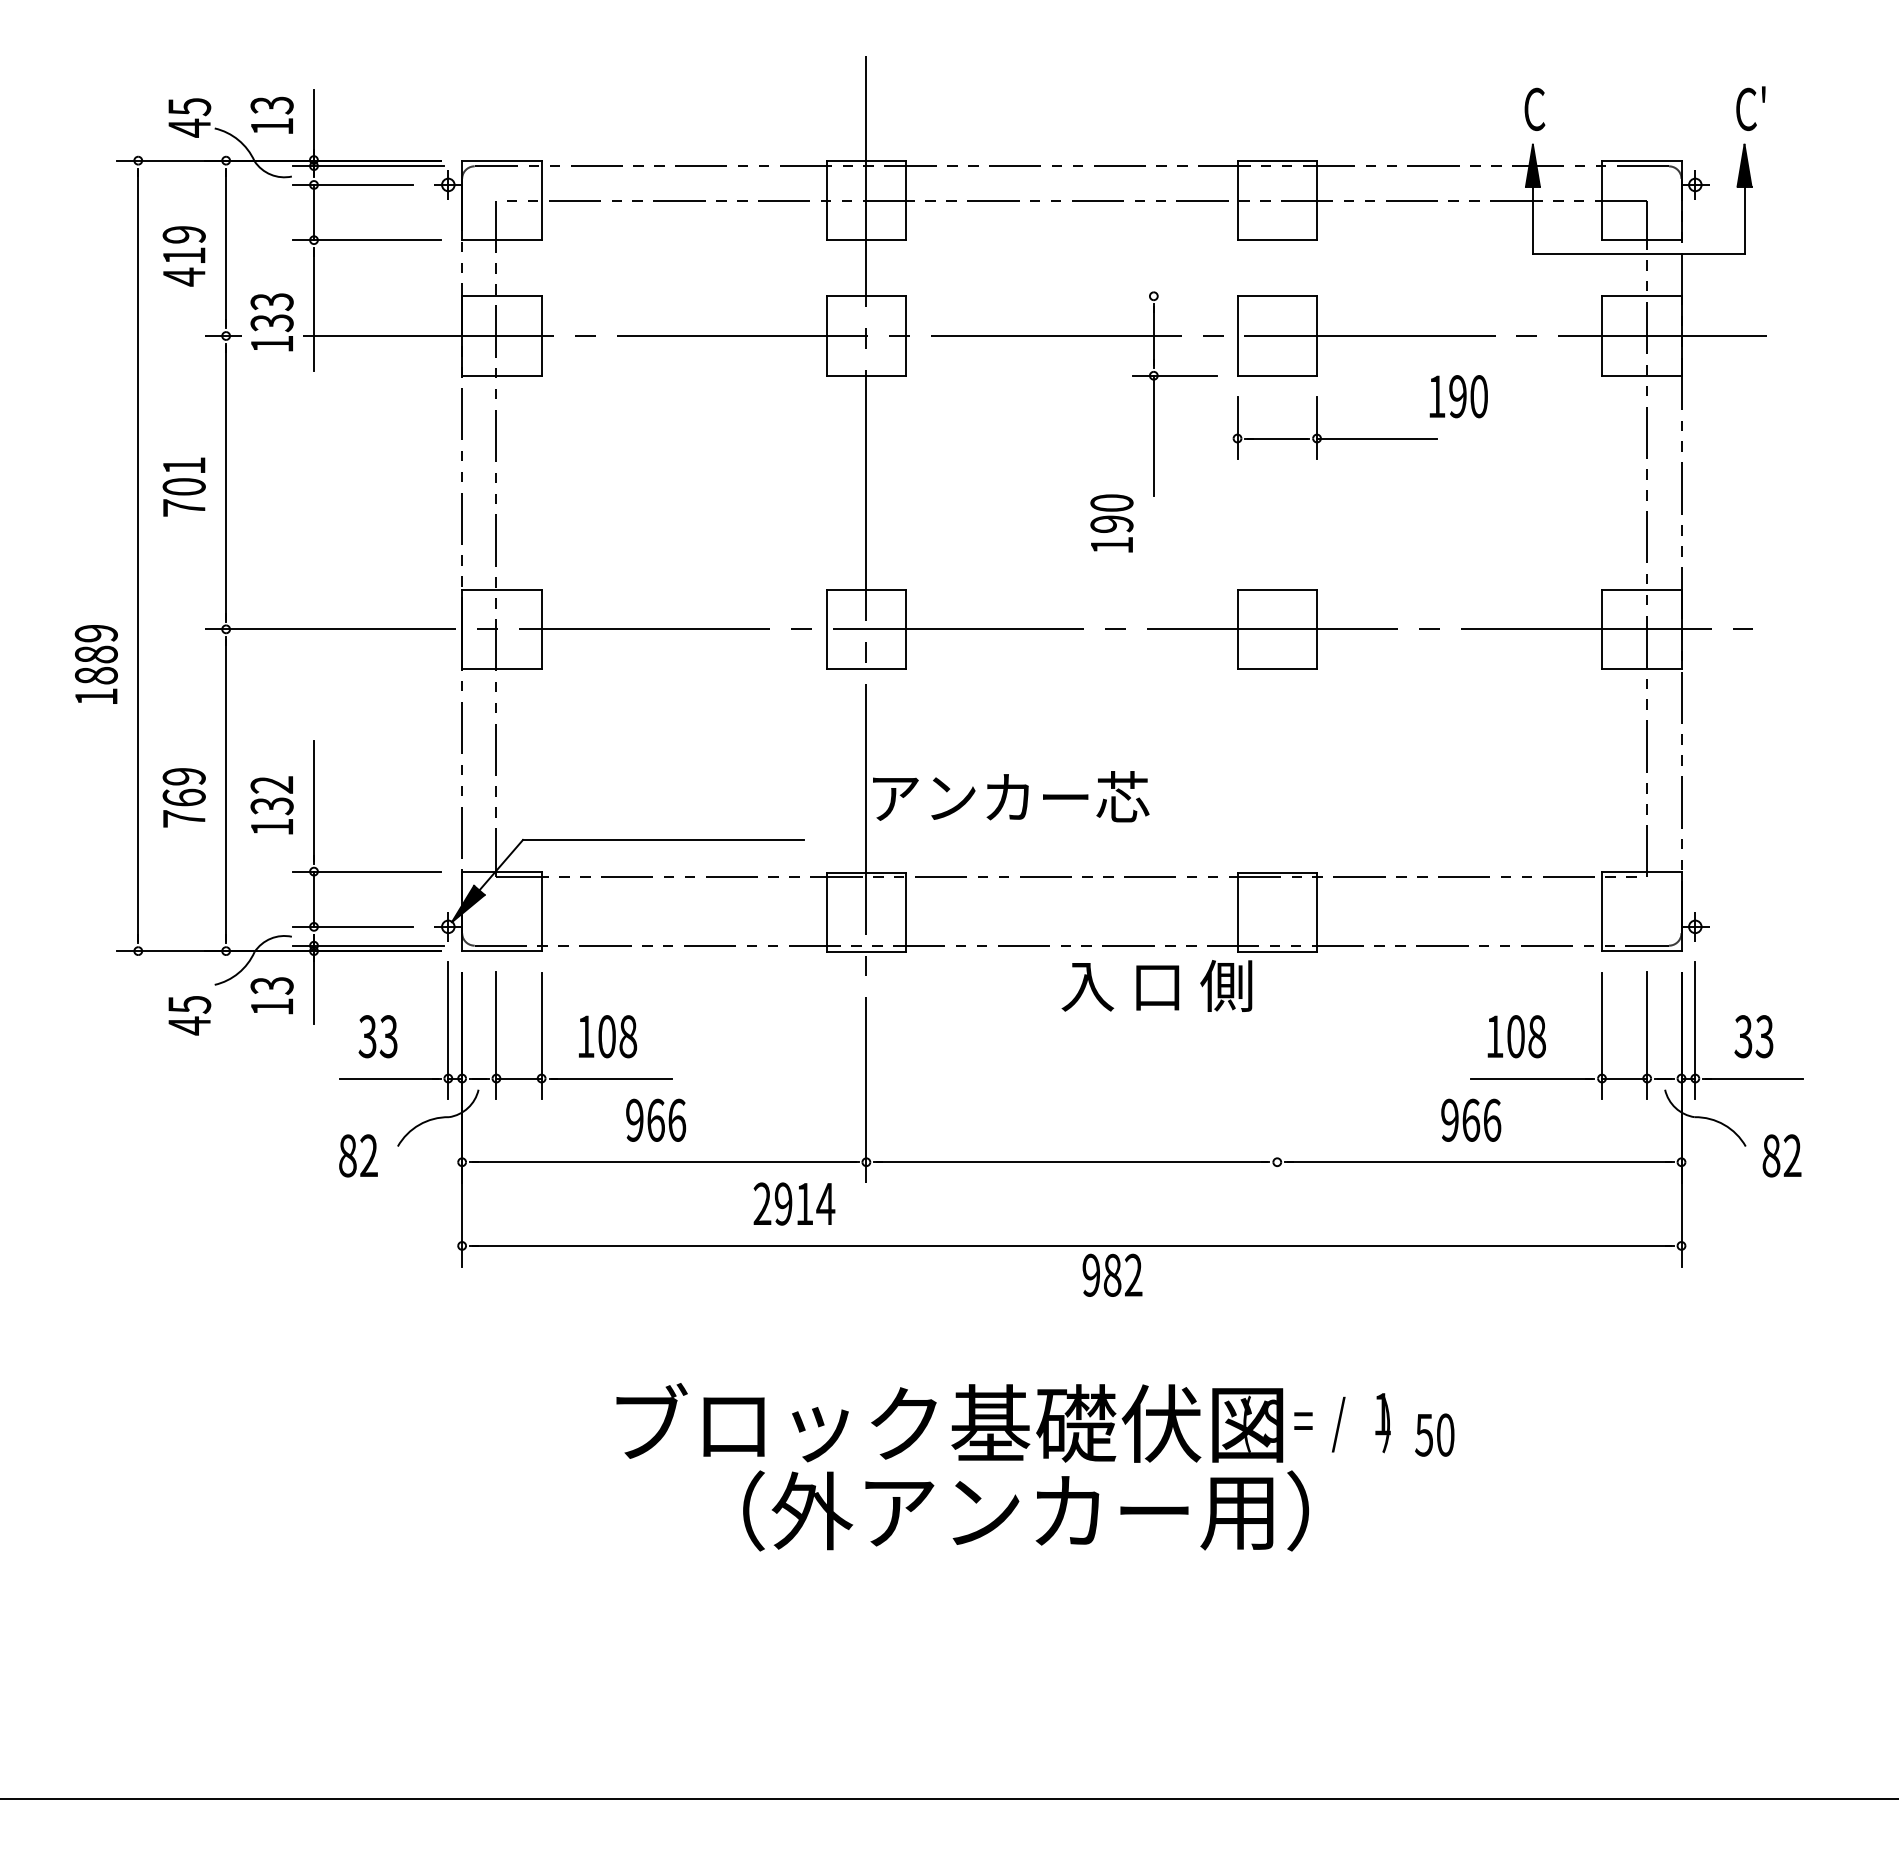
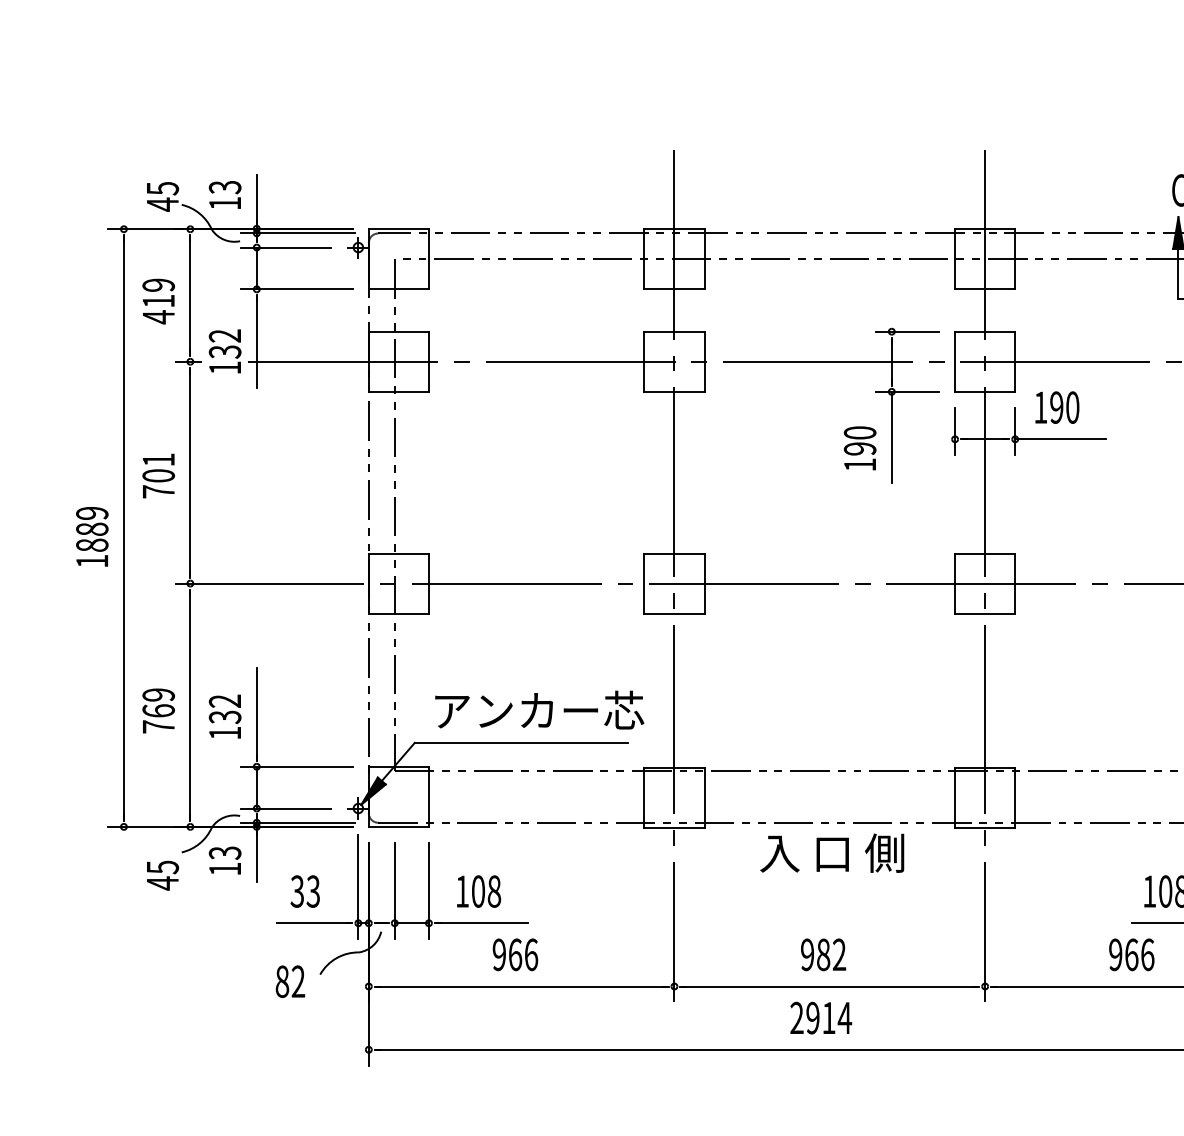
line: (1174, 296) -> (907, 331), added
text: (271, 301) -> (224, 335), 133 -> 132
text: (1458, 396) -> (1057, 407), moved
text: (1111, 523) -> (859, 448), moved
line: (1277, 619) -> (985, 576), added
text: (95, 664) -> (91, 536), moved
text: (1011, 796) -> (539, 709), moved
text: (1156, 985) -> (831, 852), moved
text: (794, 1203) -> (821, 1017), moved
text: (1112, 1274) -> (823, 954), moved

